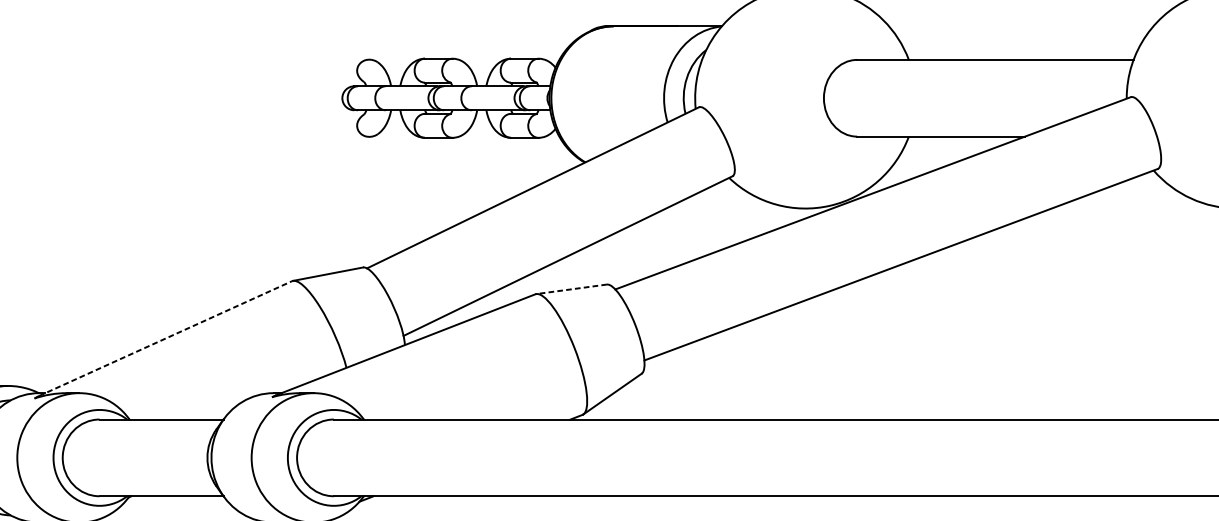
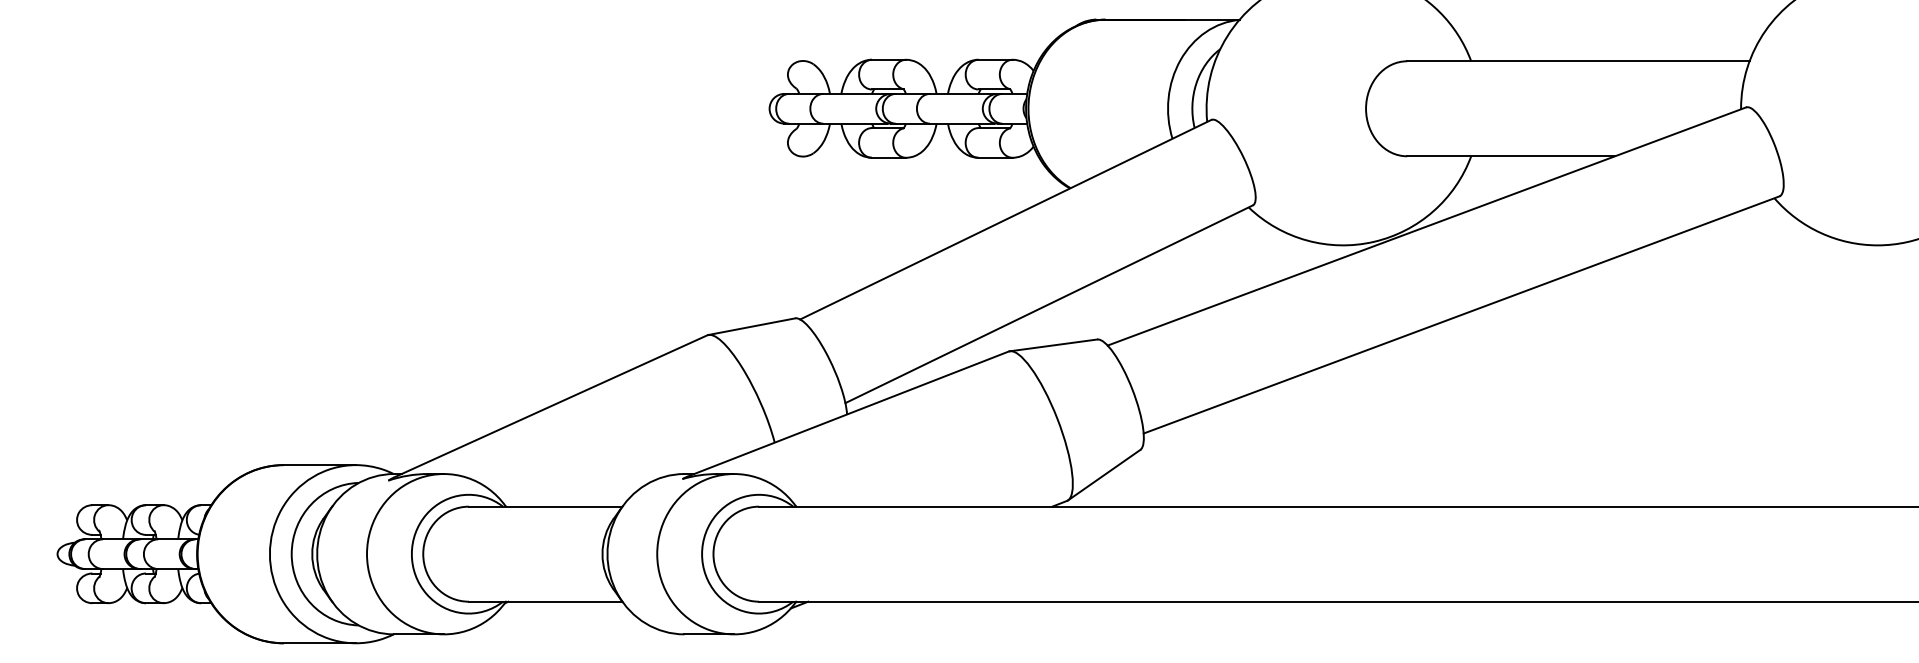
line: (571, 289) -> (1053, 345), dashed -> solid
line: (166, 338) -> (551, 406), dashed -> solid

